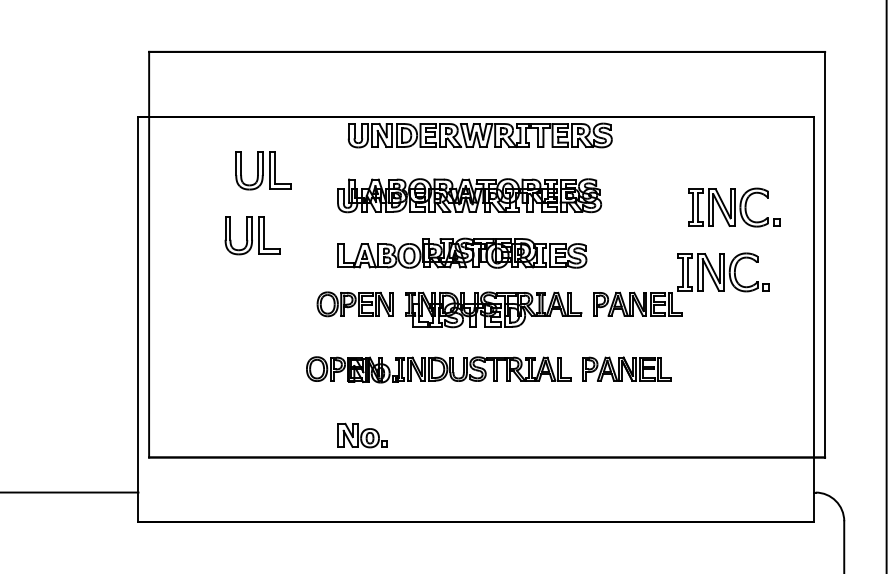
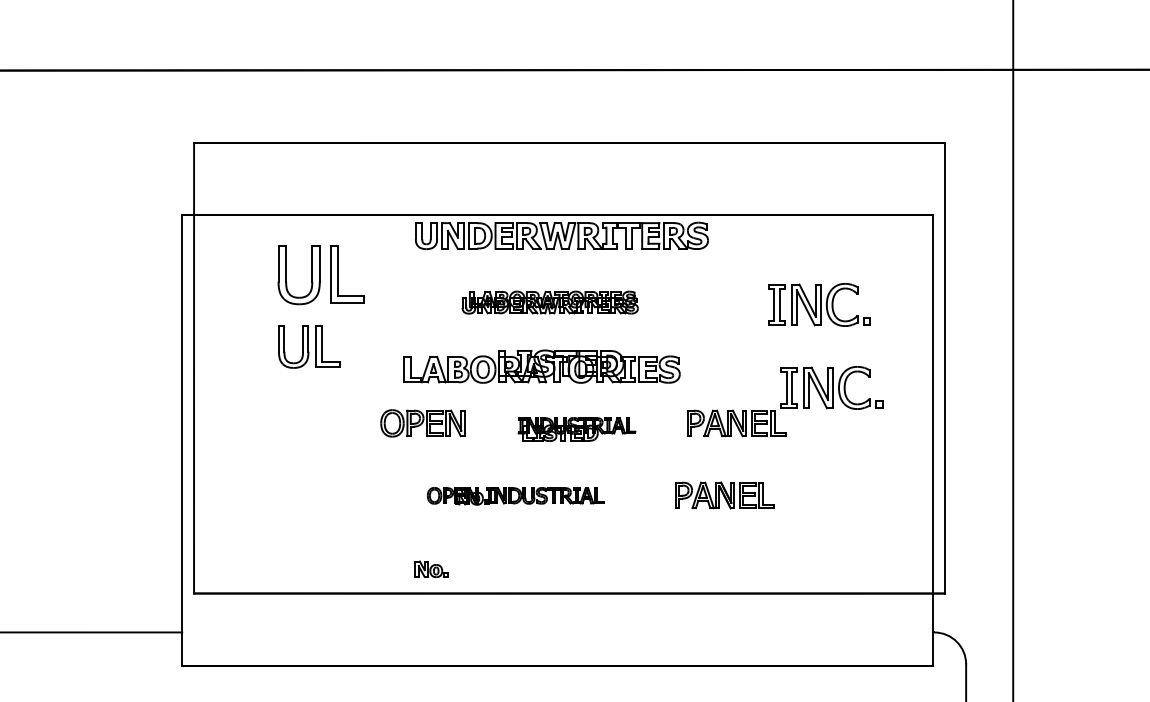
part: (263, 170) -> (321, 274), size x1.4
part: (470, 195) -> (550, 302), size x0.6
part: (733, 207) -> (819, 304), moved
part: (493, 309) -> (576, 429), size x0.6
part: (438, 370) -> (515, 496), size x0.6
part: (362, 435) -> (431, 569), size x0.6

